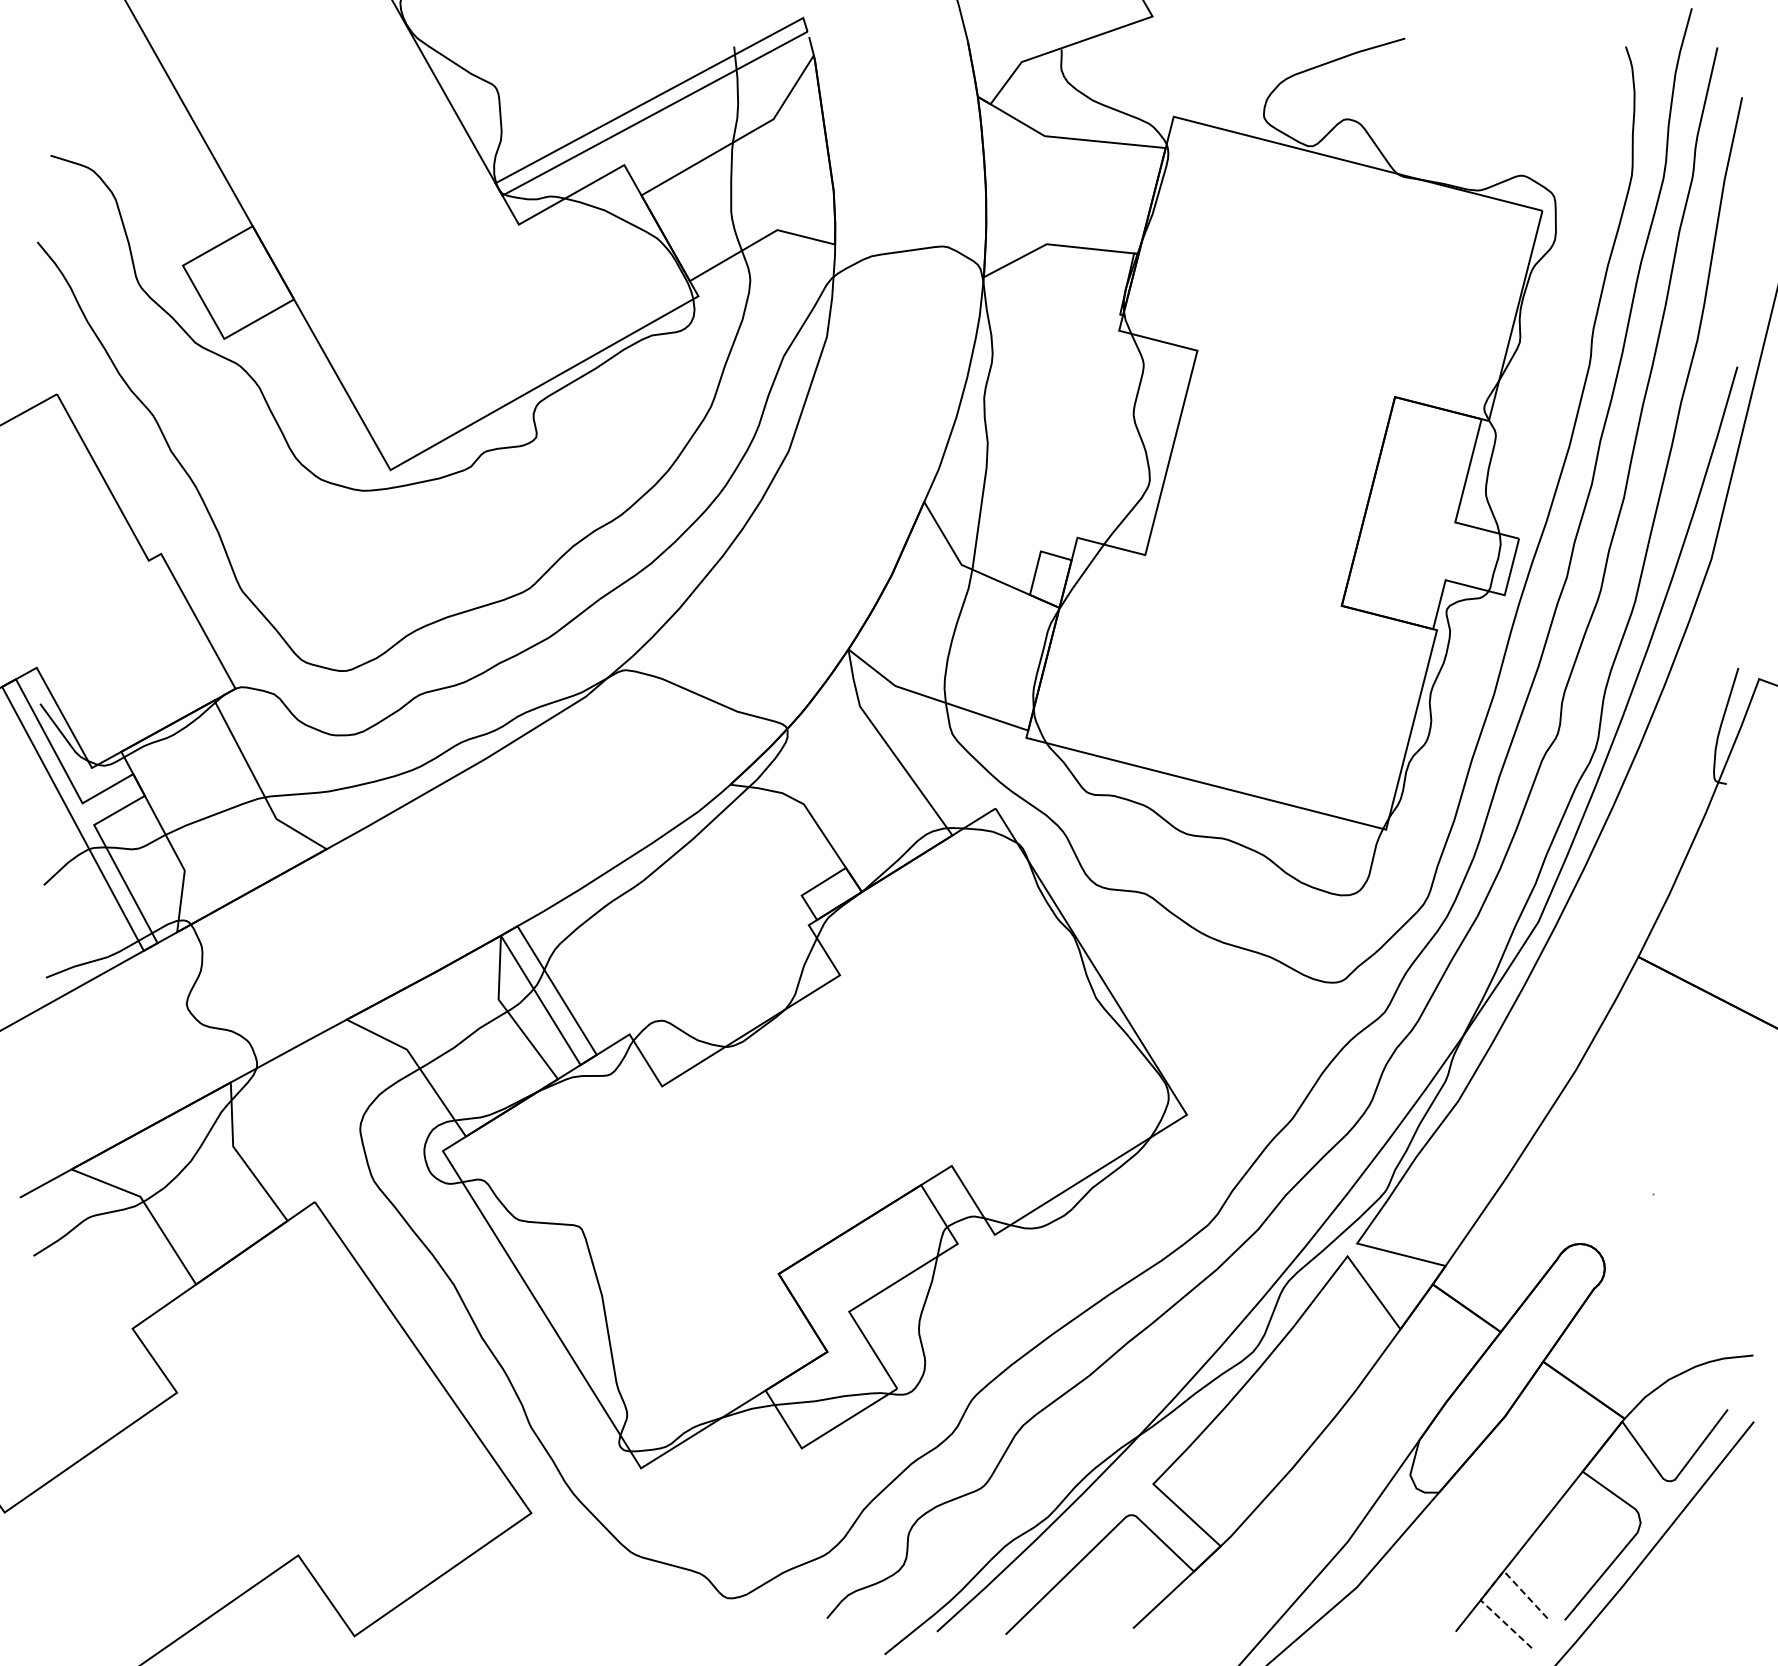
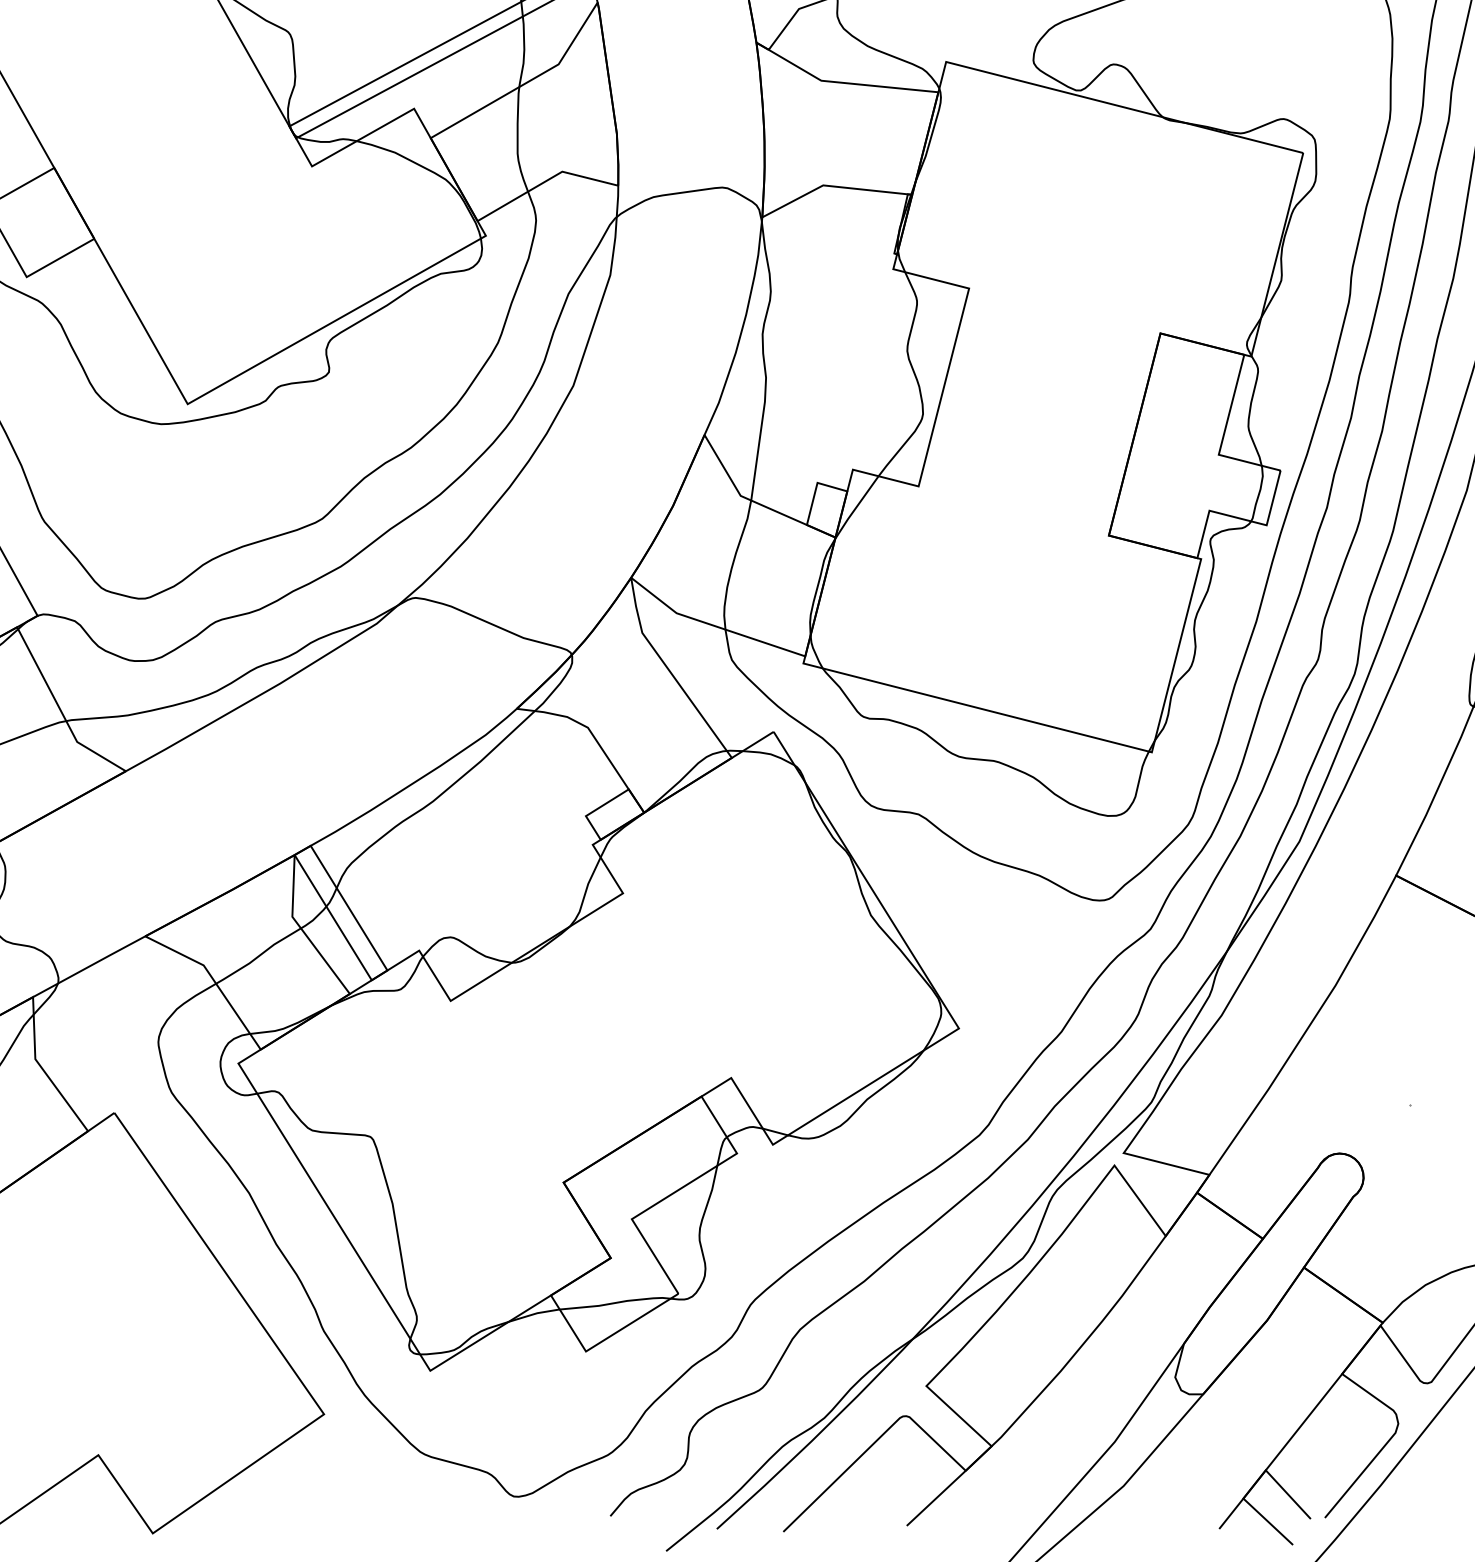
line: (1491, 1586) -> (1253, 1485), dashed -> solid

